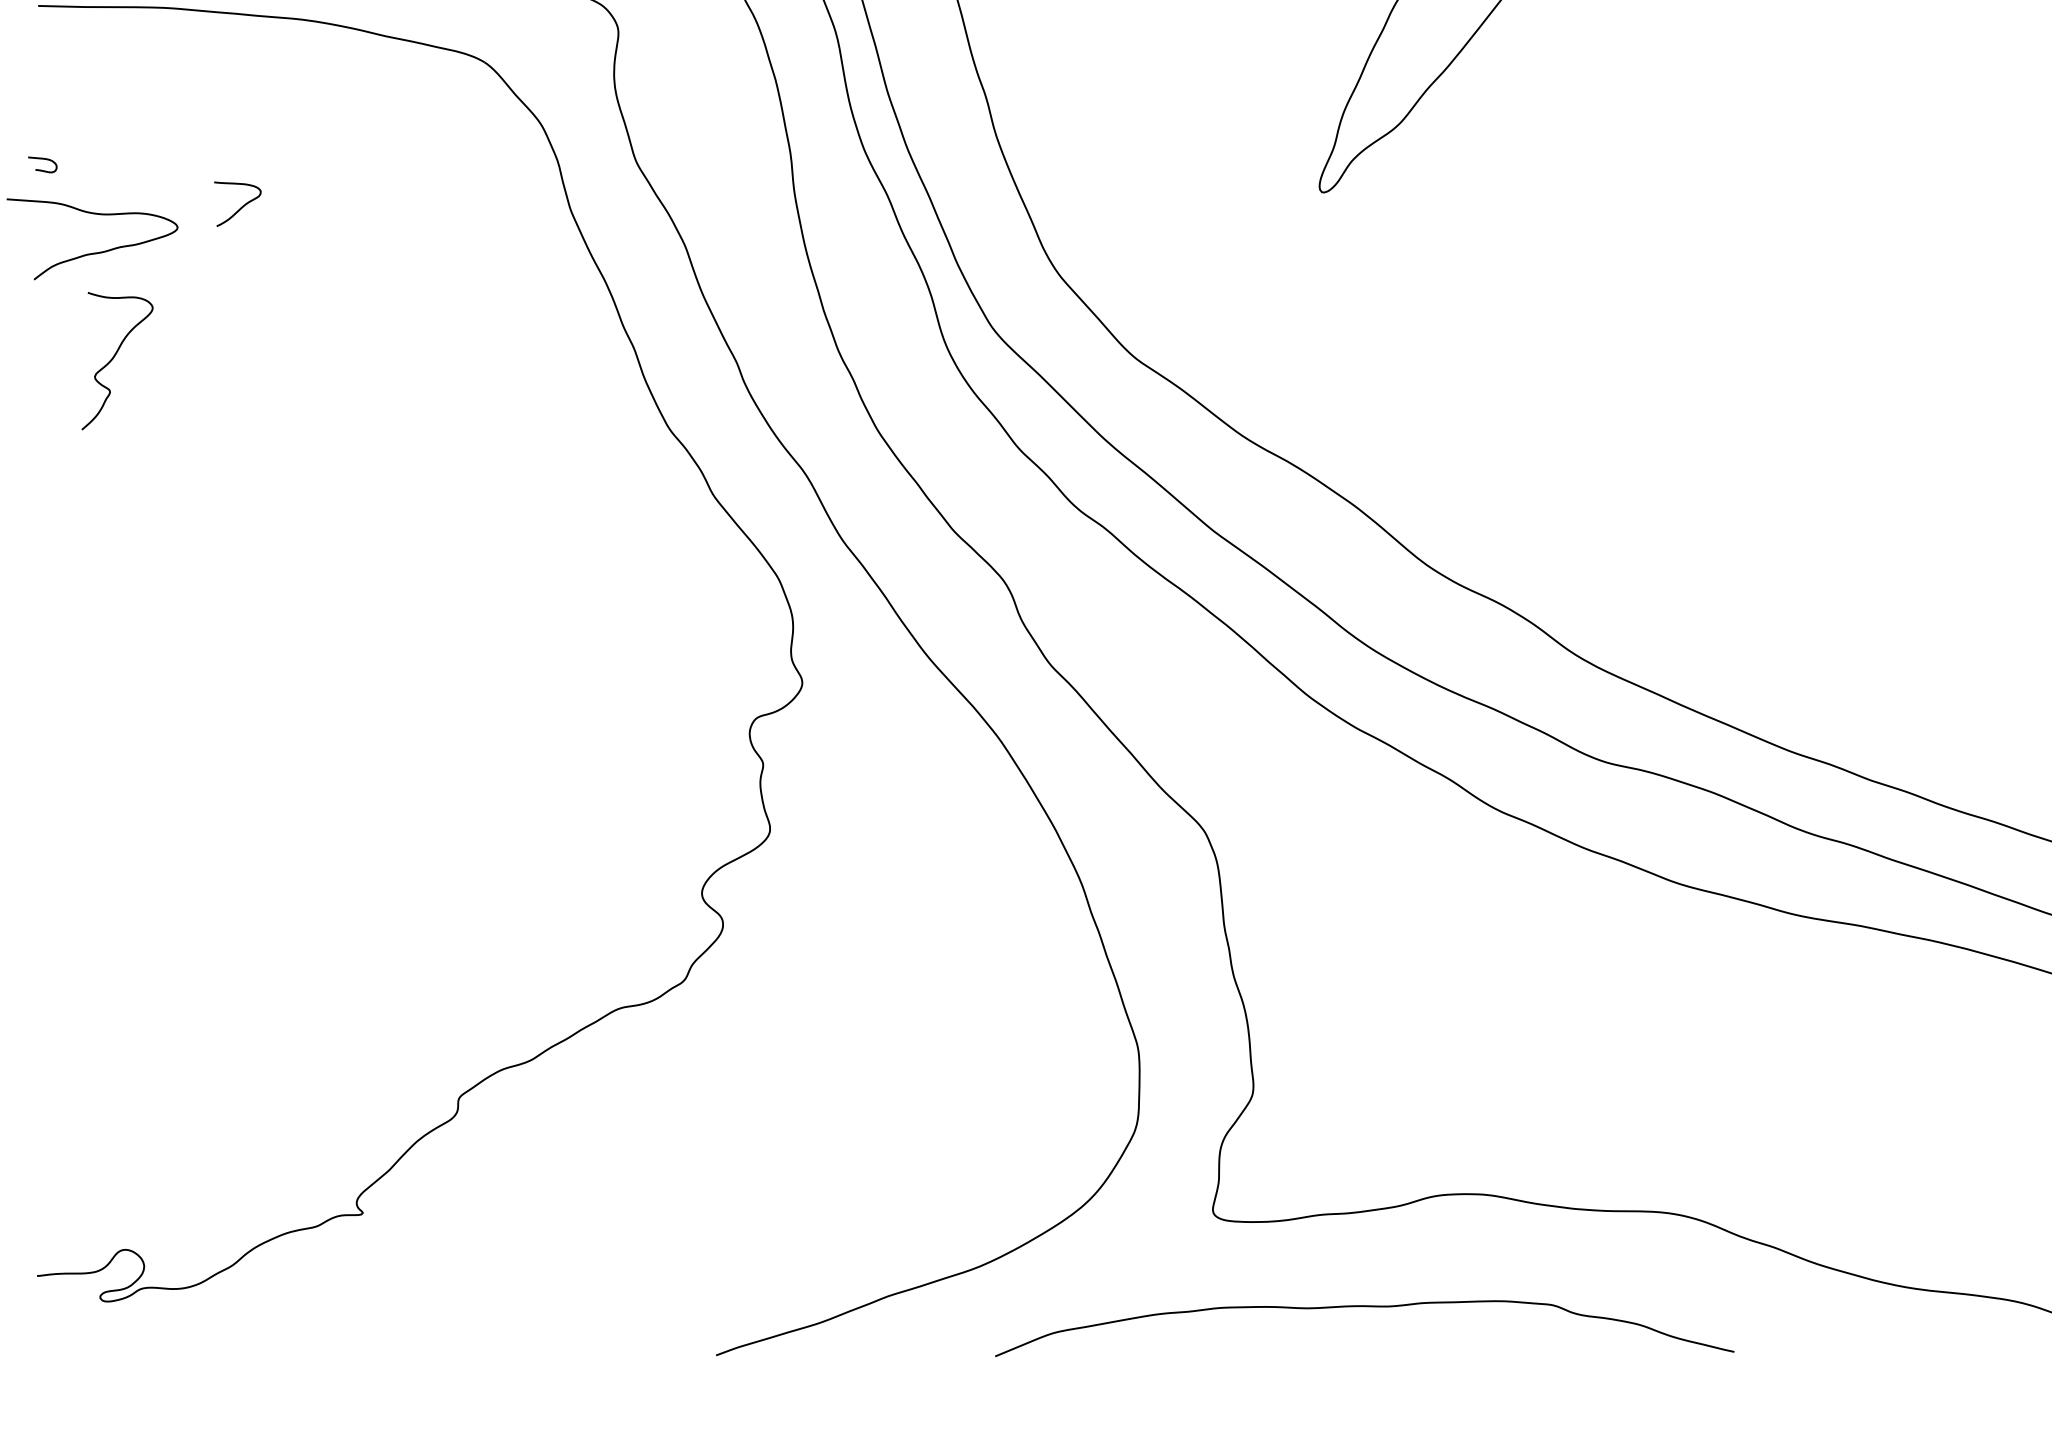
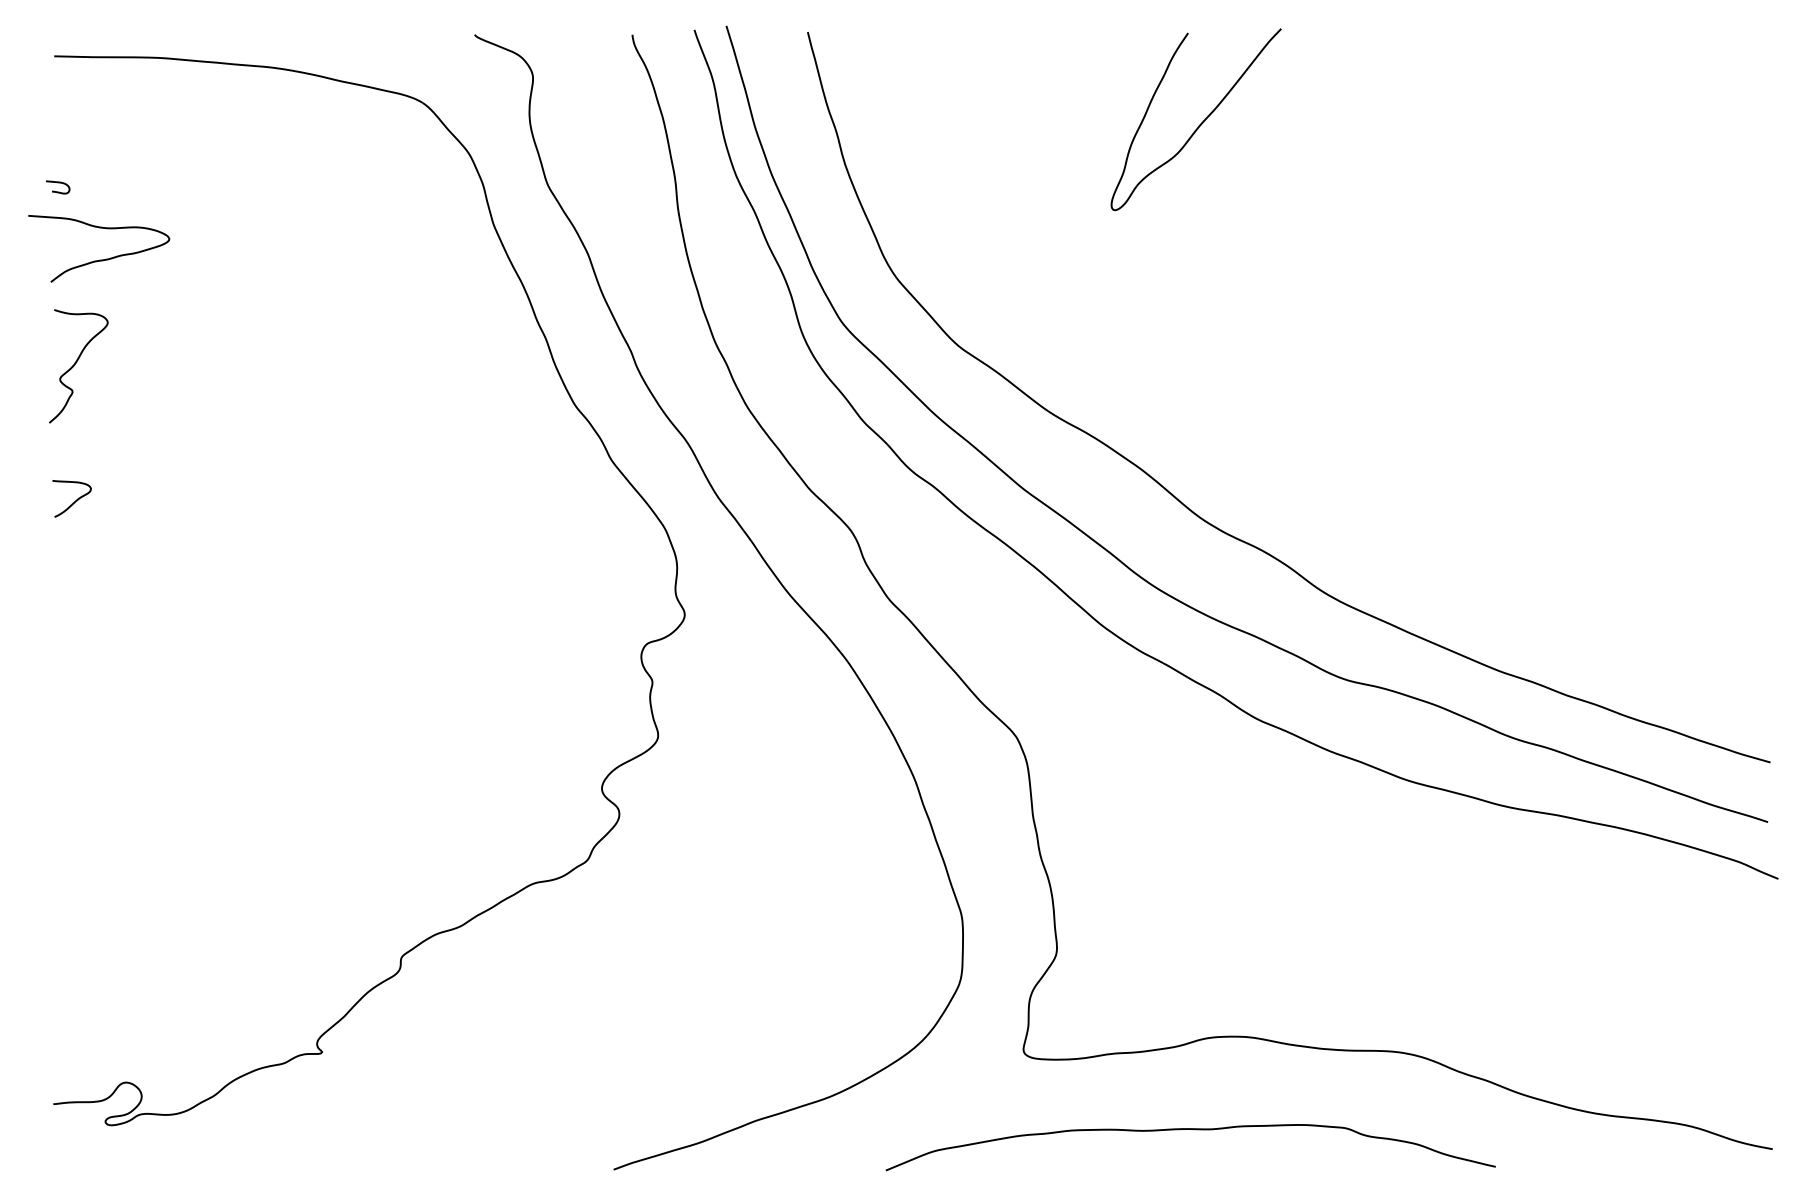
curve: (240, 207) -> (74, 501), moved
curve: (114, 357) -> (76, 363), moved
curve: (1369, 1307) -> (1194, 1130), moved

